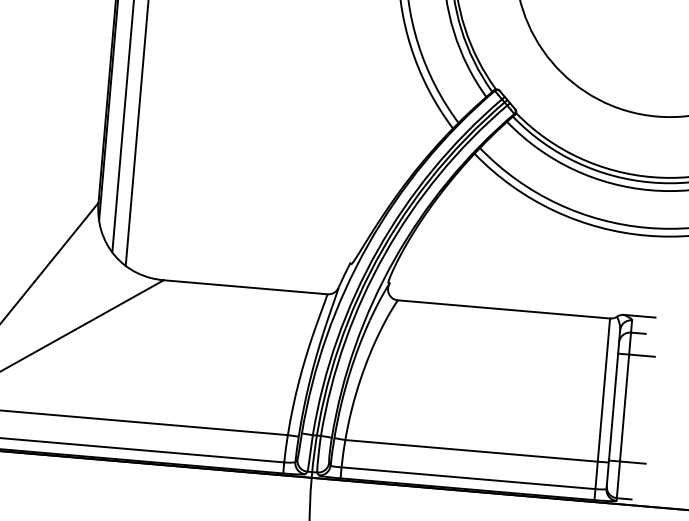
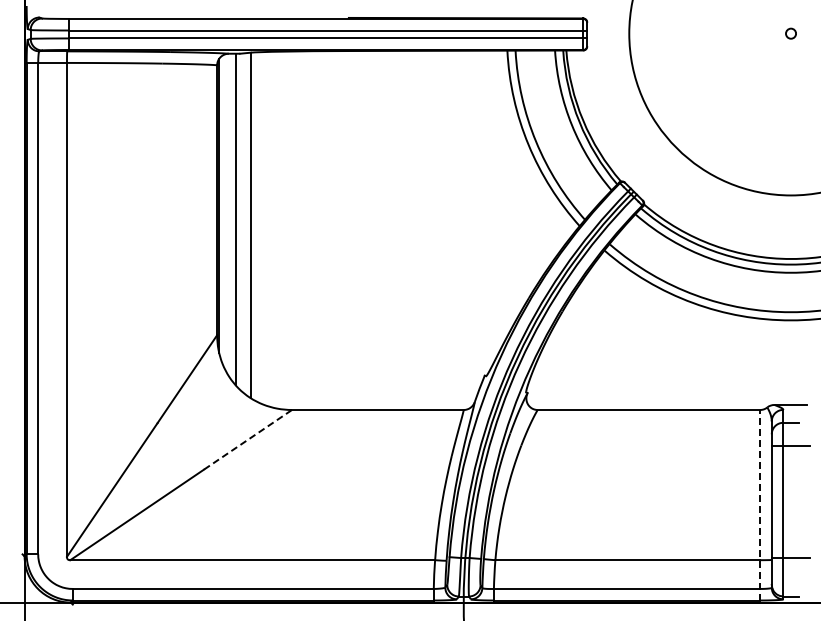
line: (119, 304) -> (248, 439), solid -> dashed
line: (602, 408) -> (760, 504), solid -> dashed

